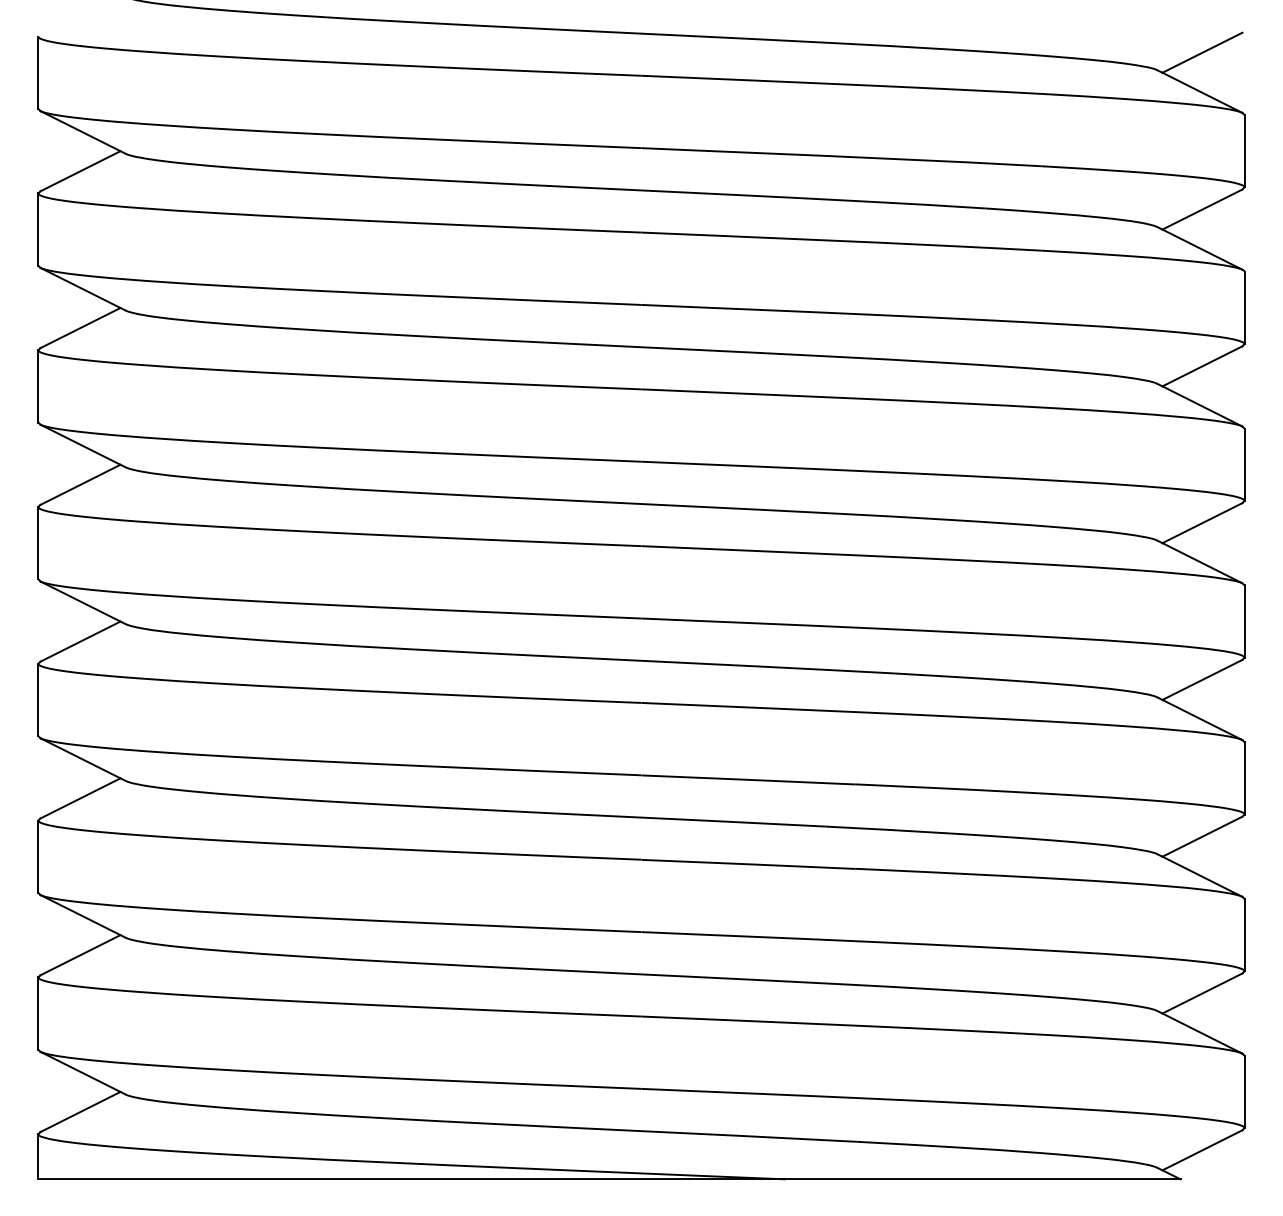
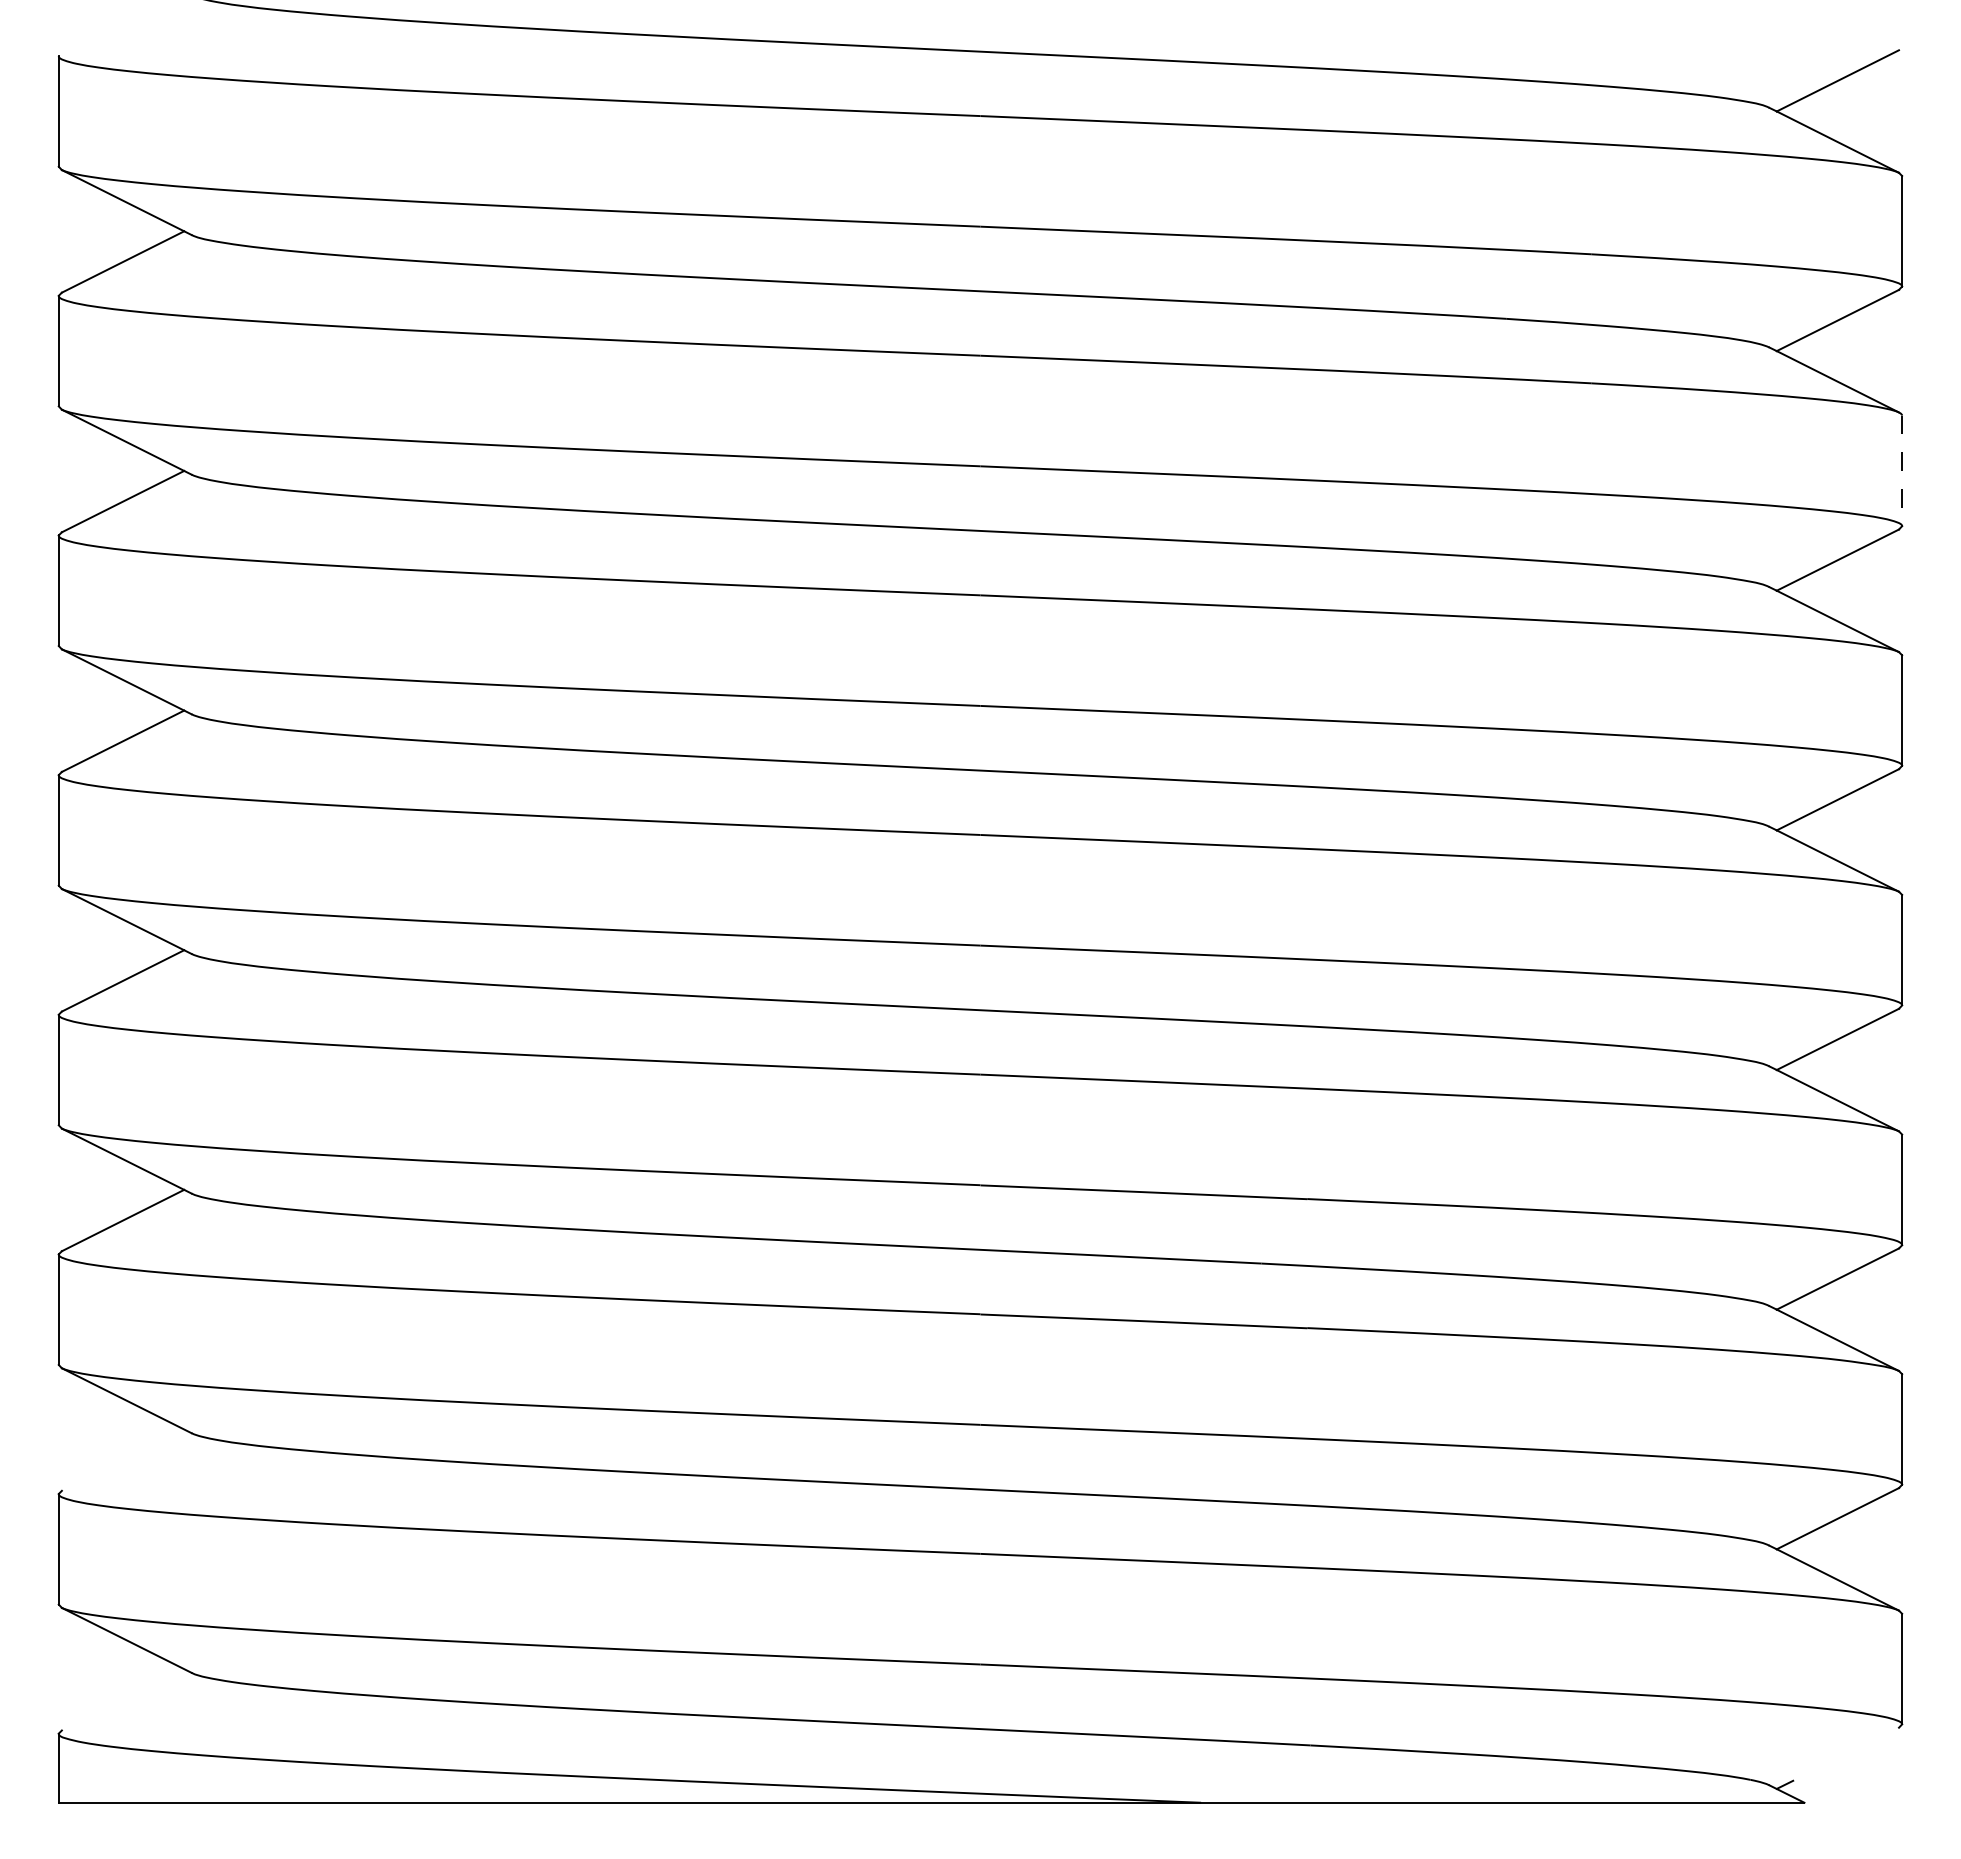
line: (1244, 308) -> (1902, 471), solid -> dashed
line: (80, 955) -> (123, 1460), removed
line: (80, 1111) -> (123, 1699), removed
line: (1207, 1147) -> (1845, 1754), removed

